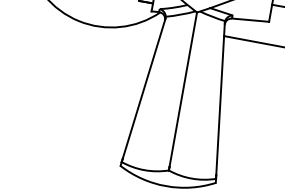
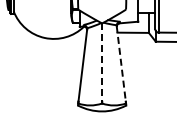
line: (183, 91) -> (102, 63), solid -> dashed
line: (220, 100) -> (121, 64), solid -> dashed

